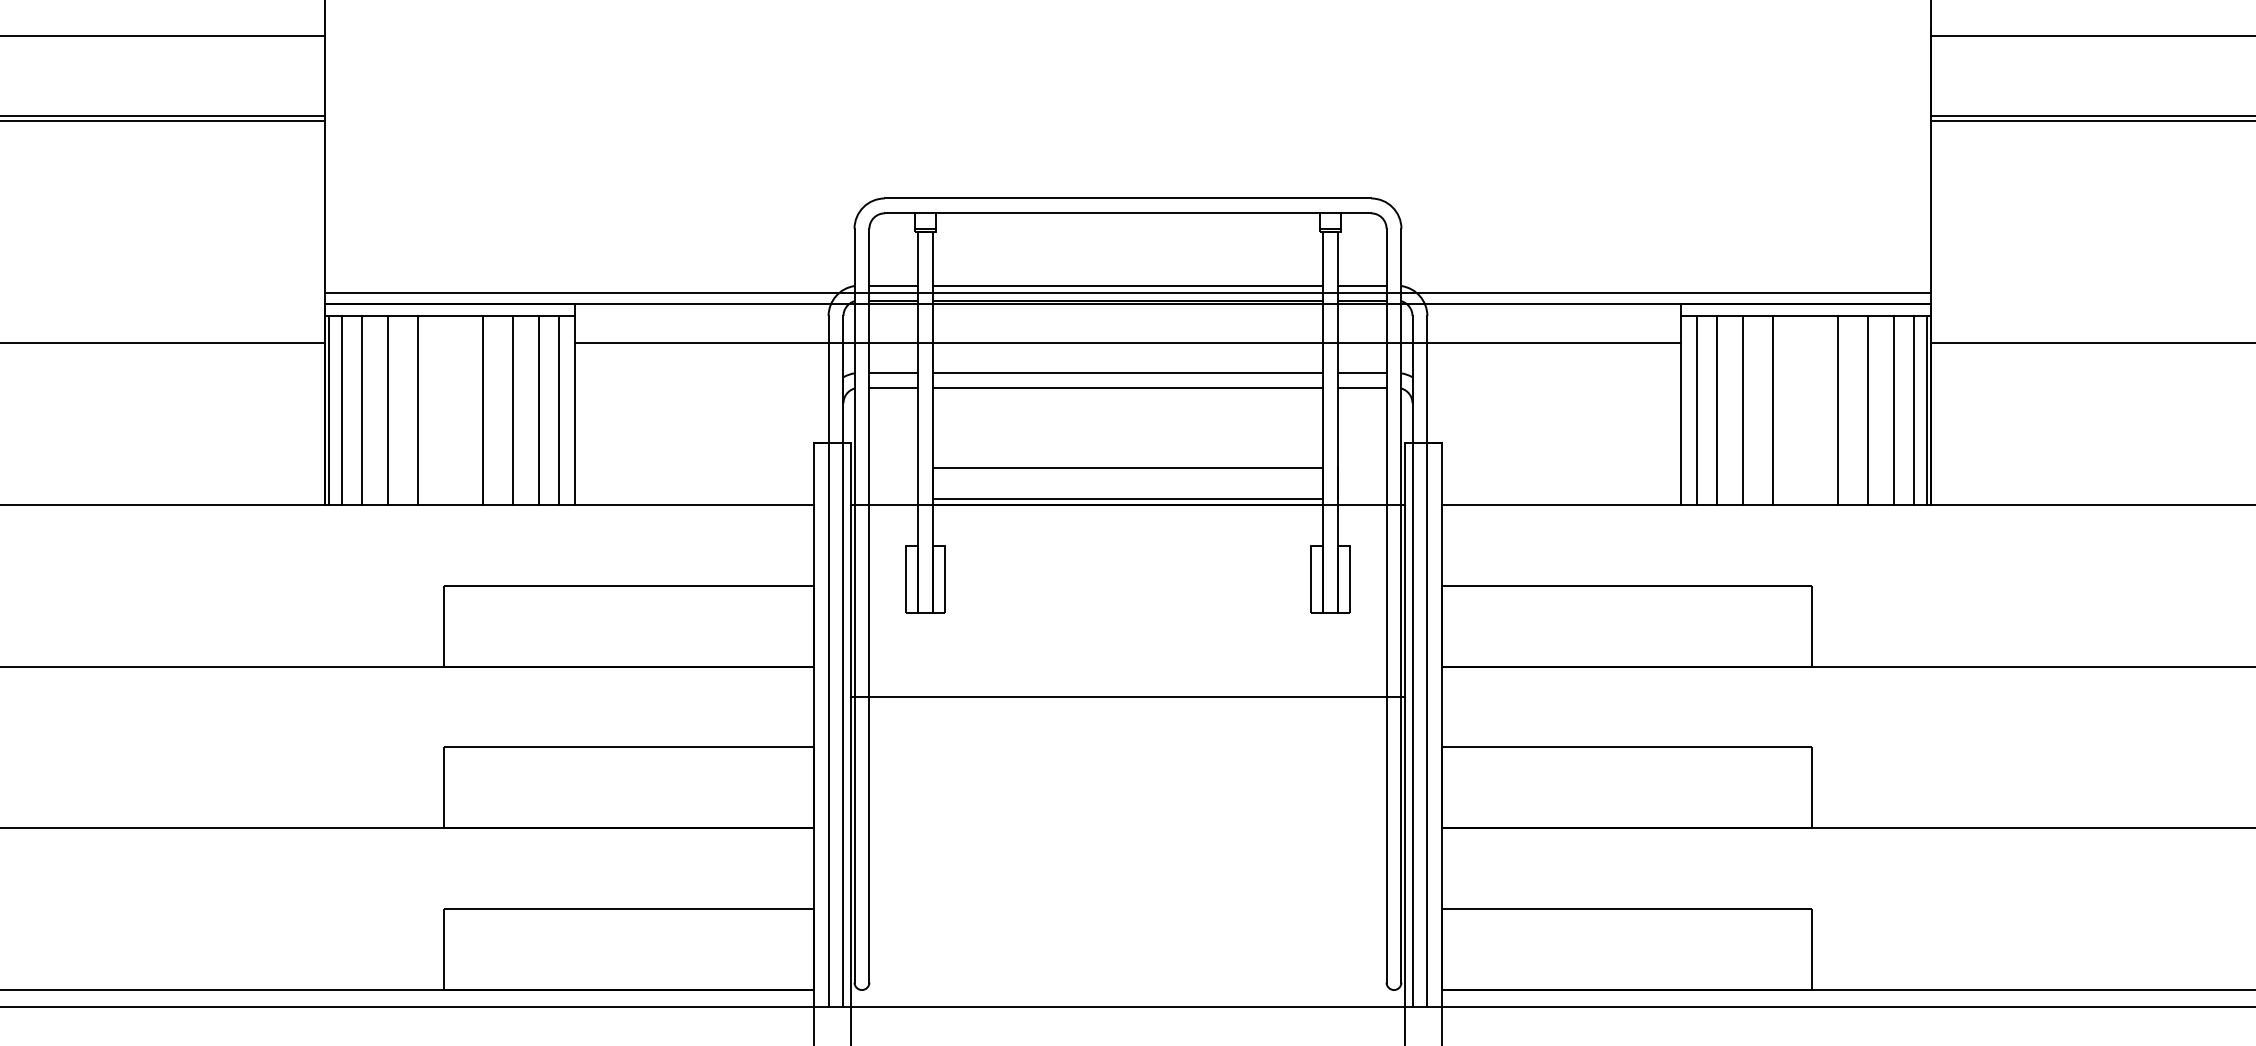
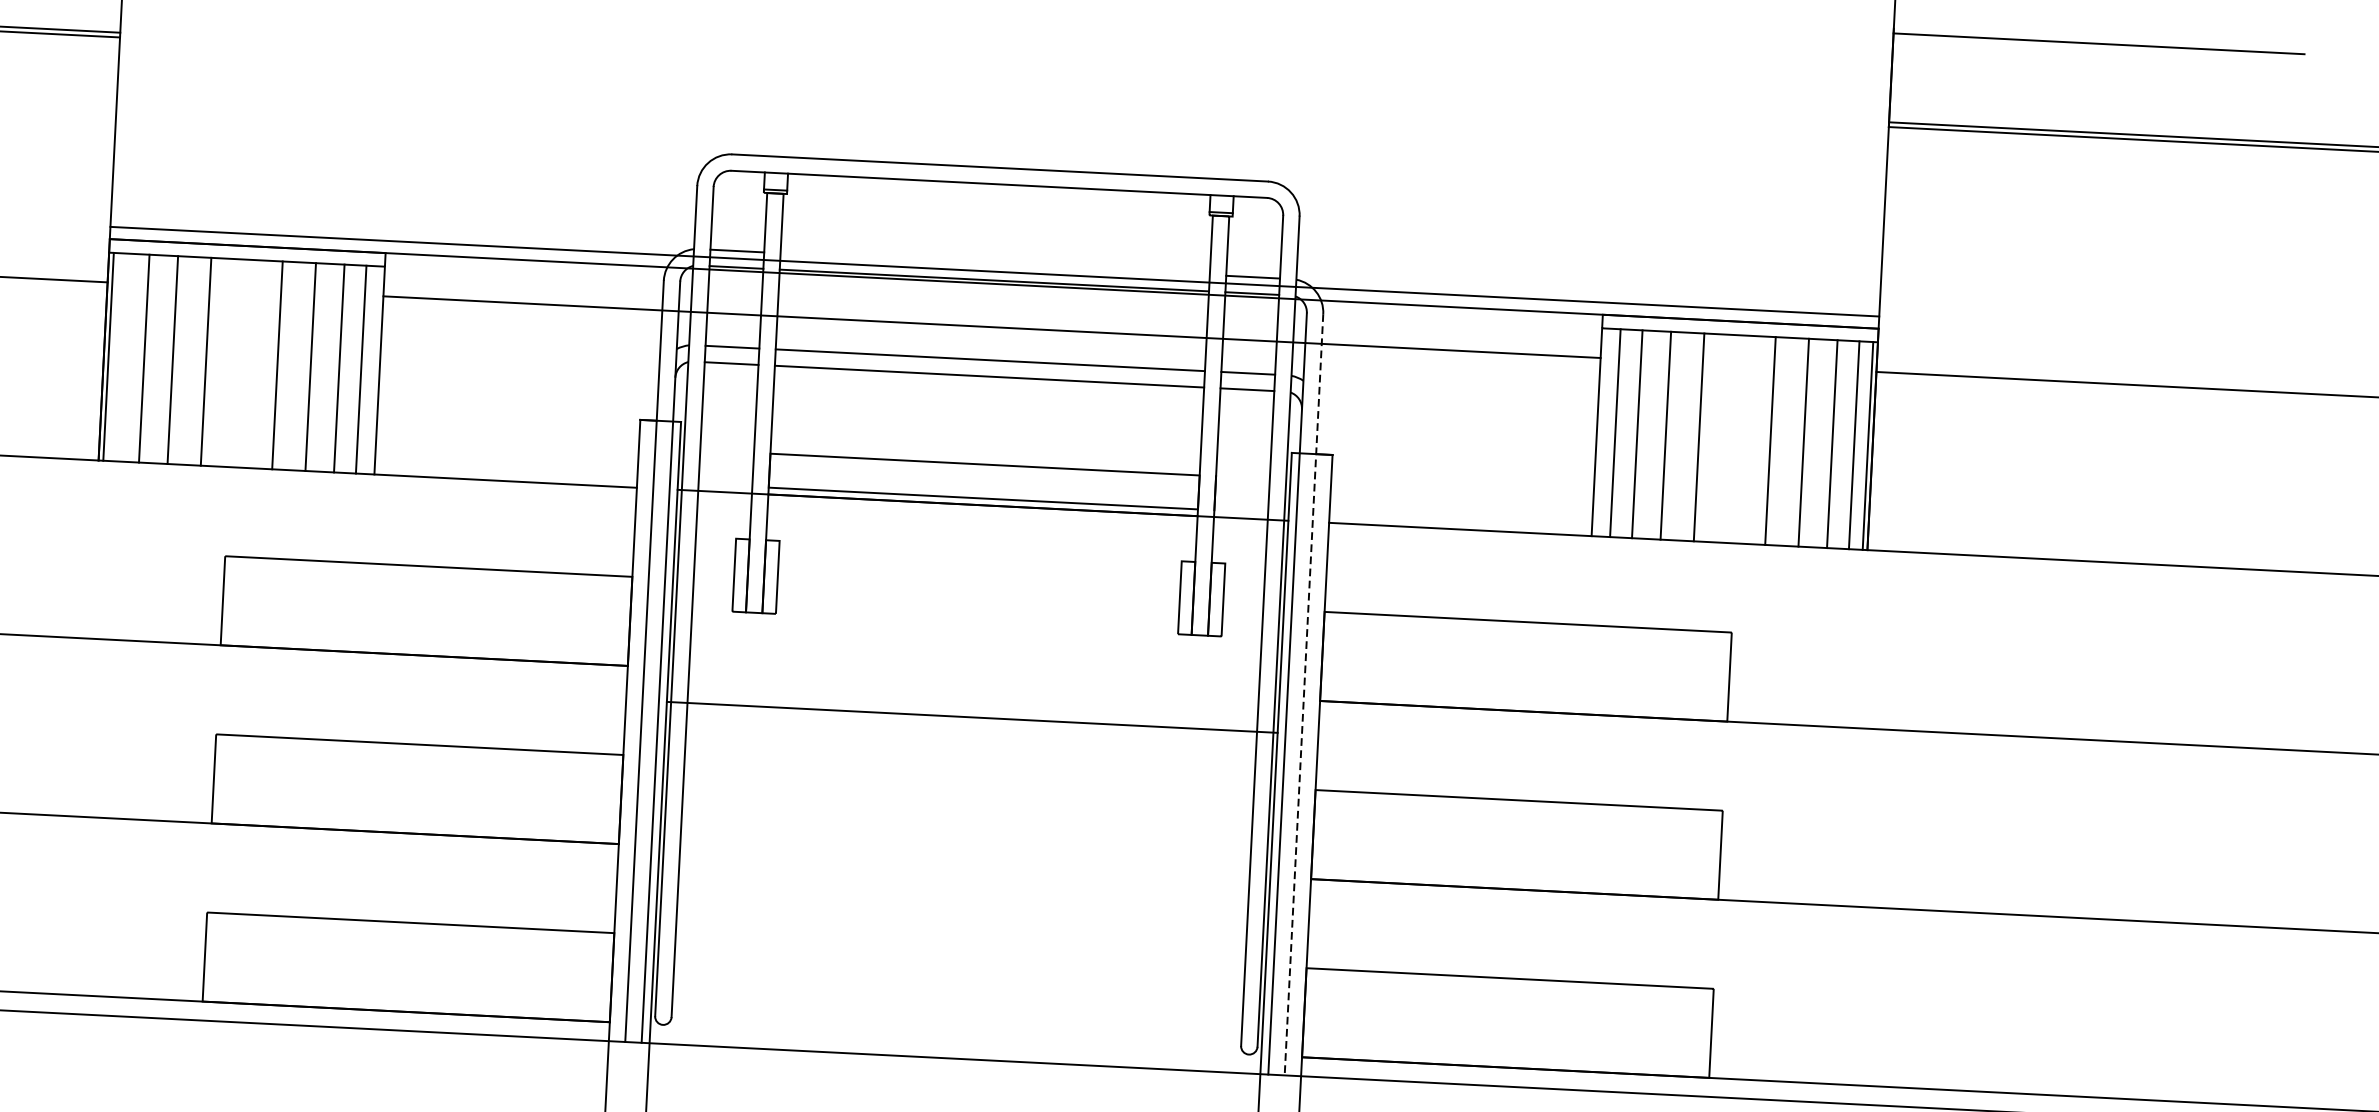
line: (1127, 285) -> (994, 263), removed
line: (341, 410) -> (122, 357), removed
line: (1427, 661) -> (1304, 694), solid -> dashed

